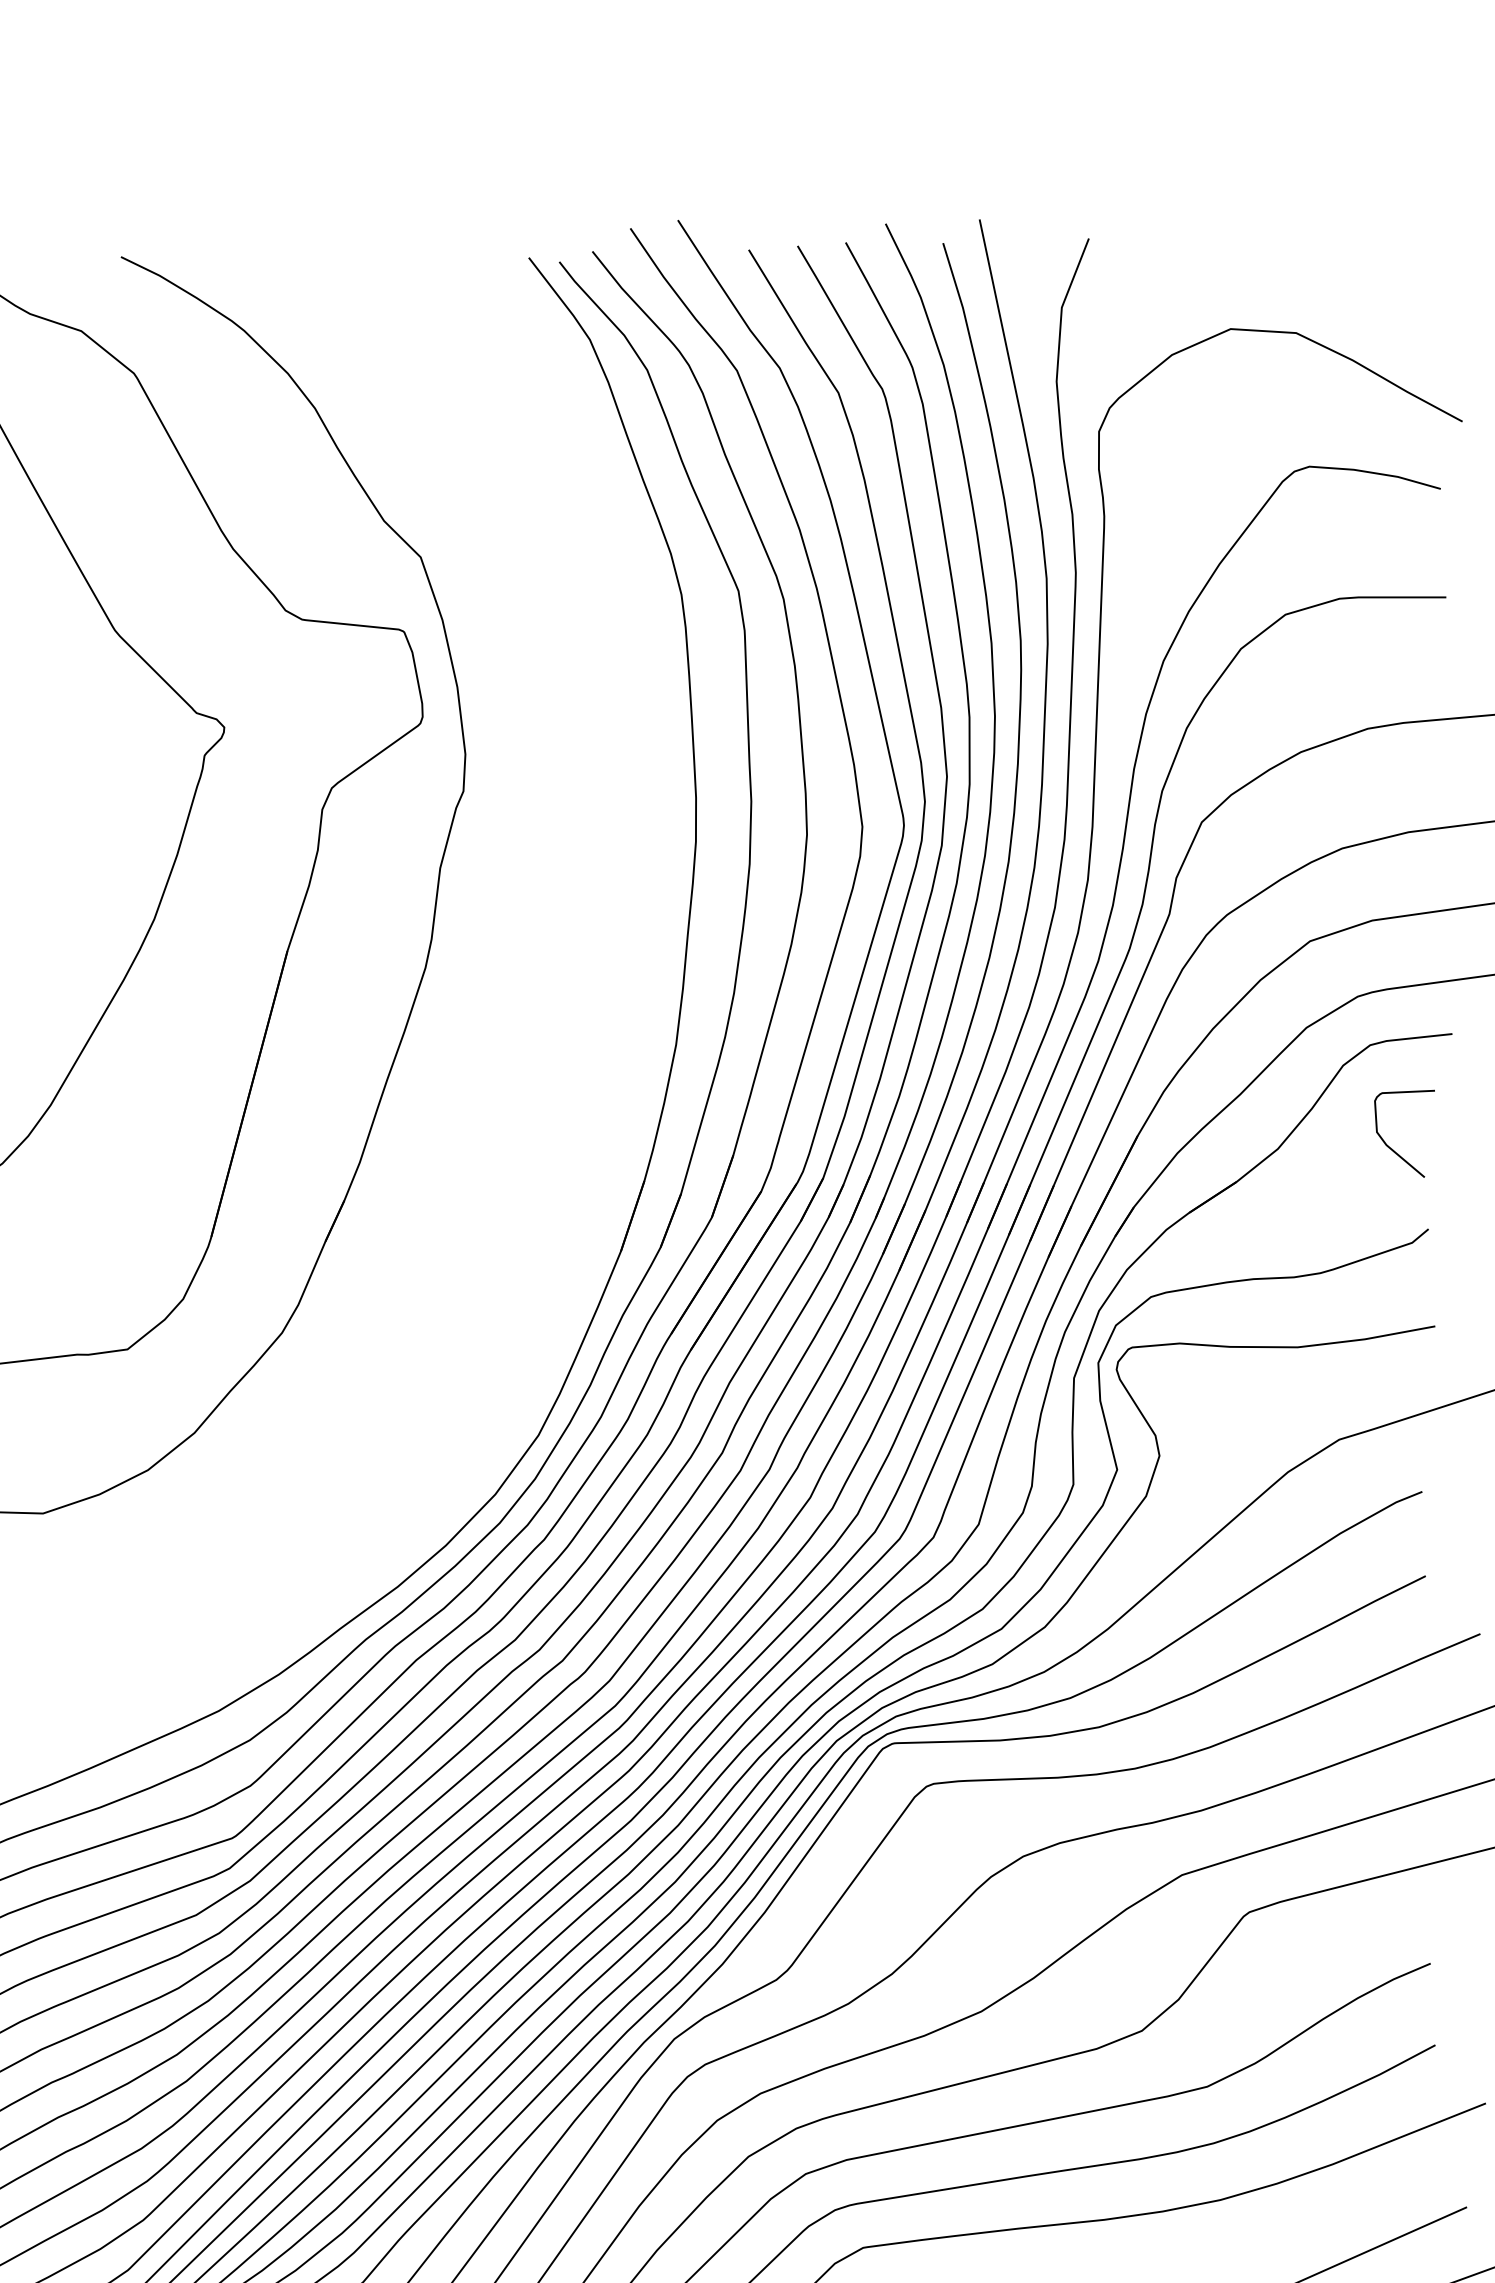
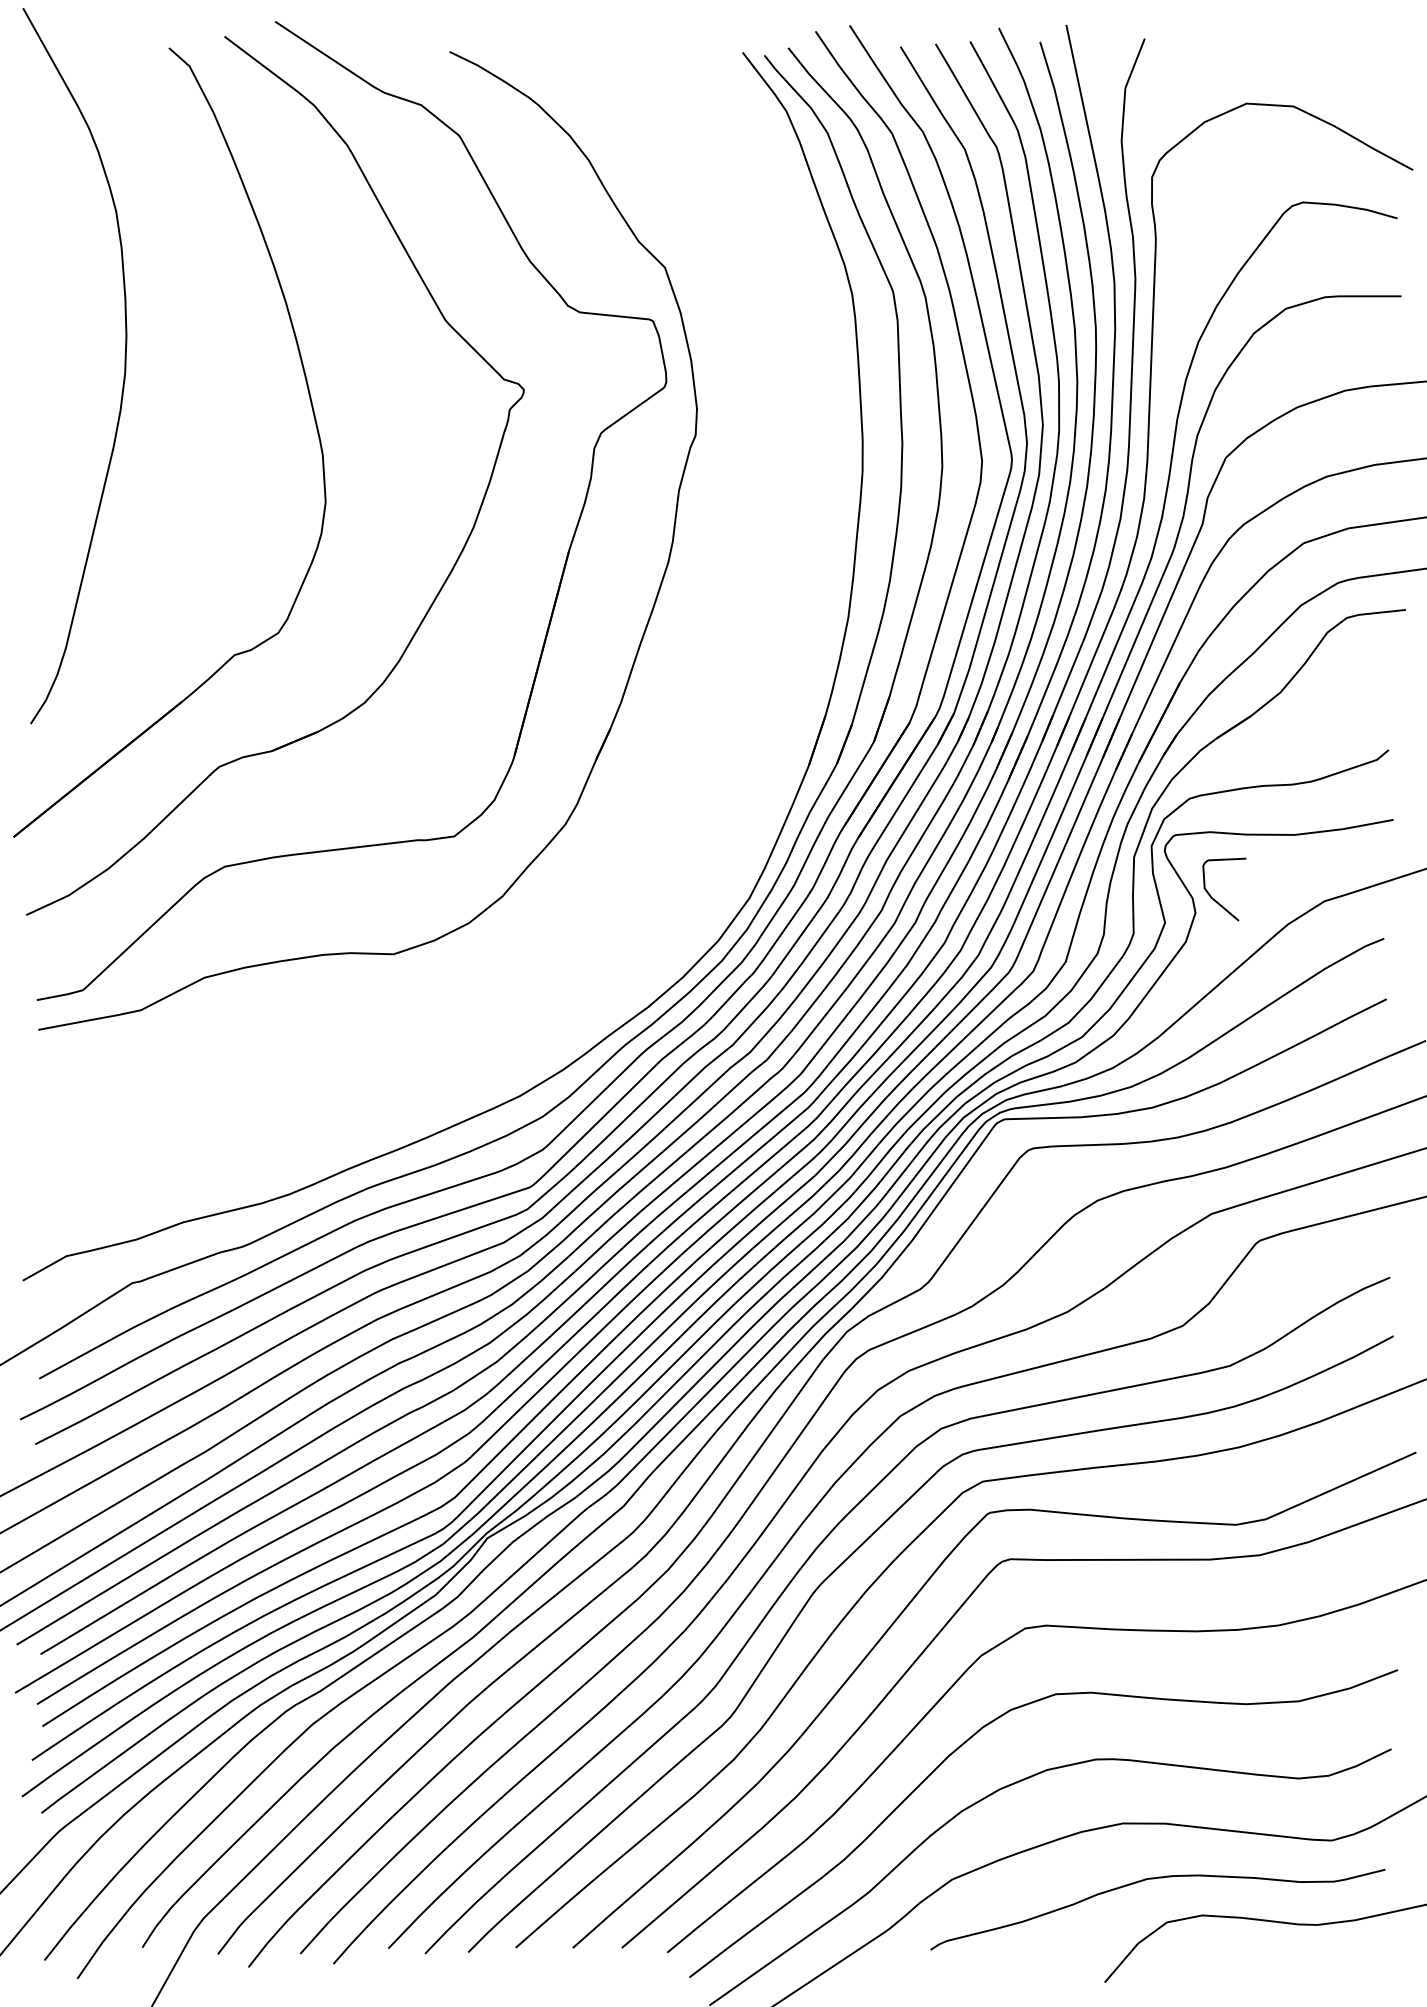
curve: (1390, 1146) -> (1214, 898), moved

